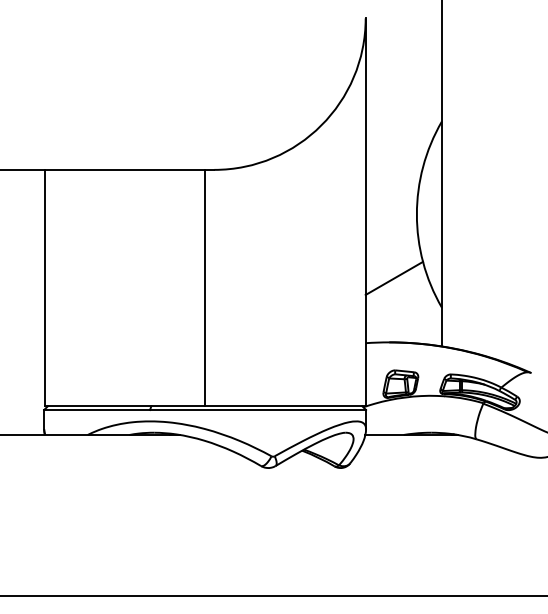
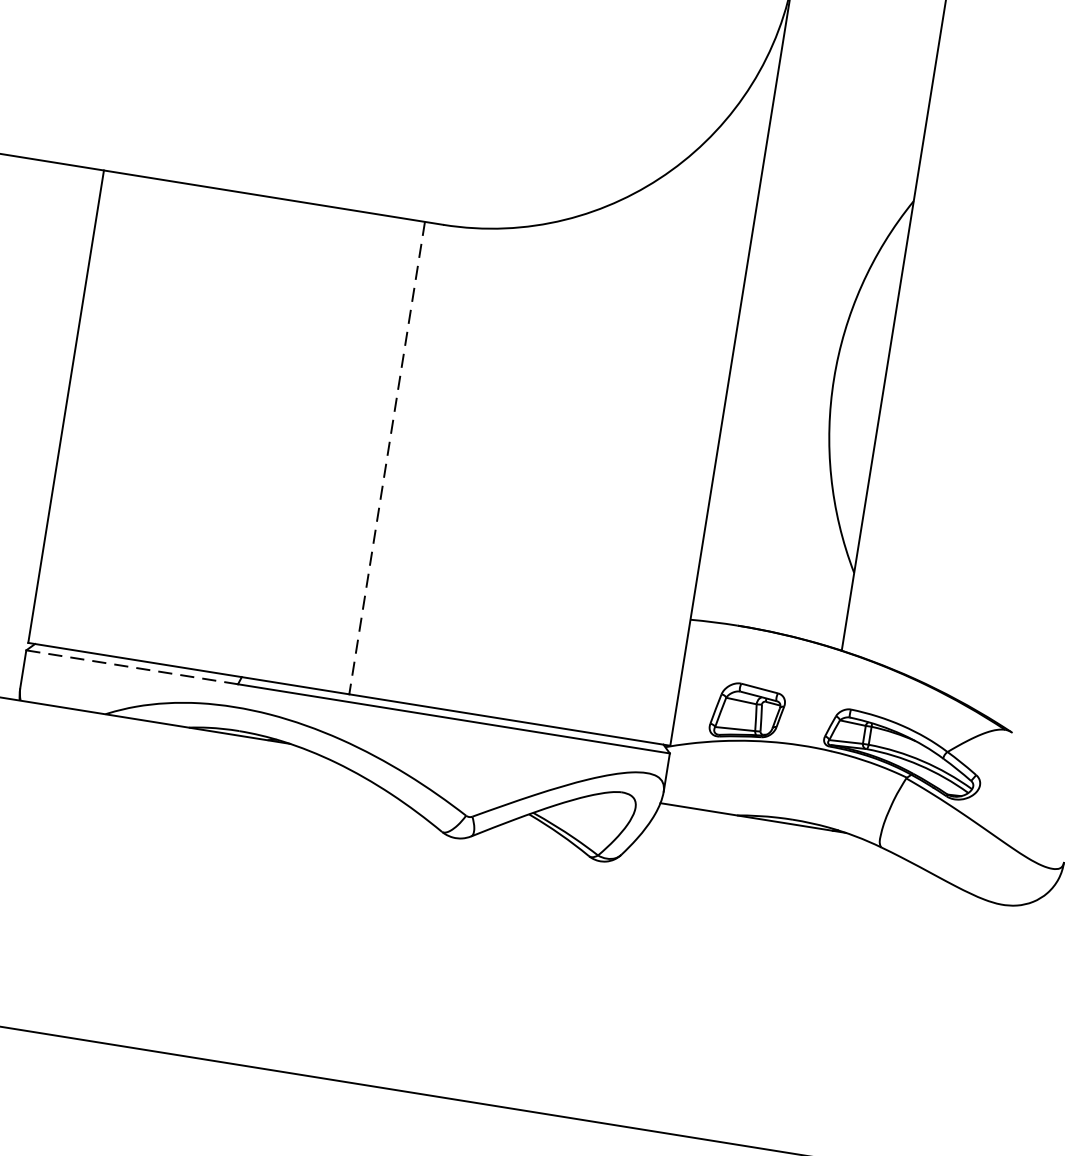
line: (394, 277) -> (769, 497), removed
line: (205, 288) -> (387, 459), solid -> dashed
line: (97, 410) -> (132, 668), solid -> dashed

